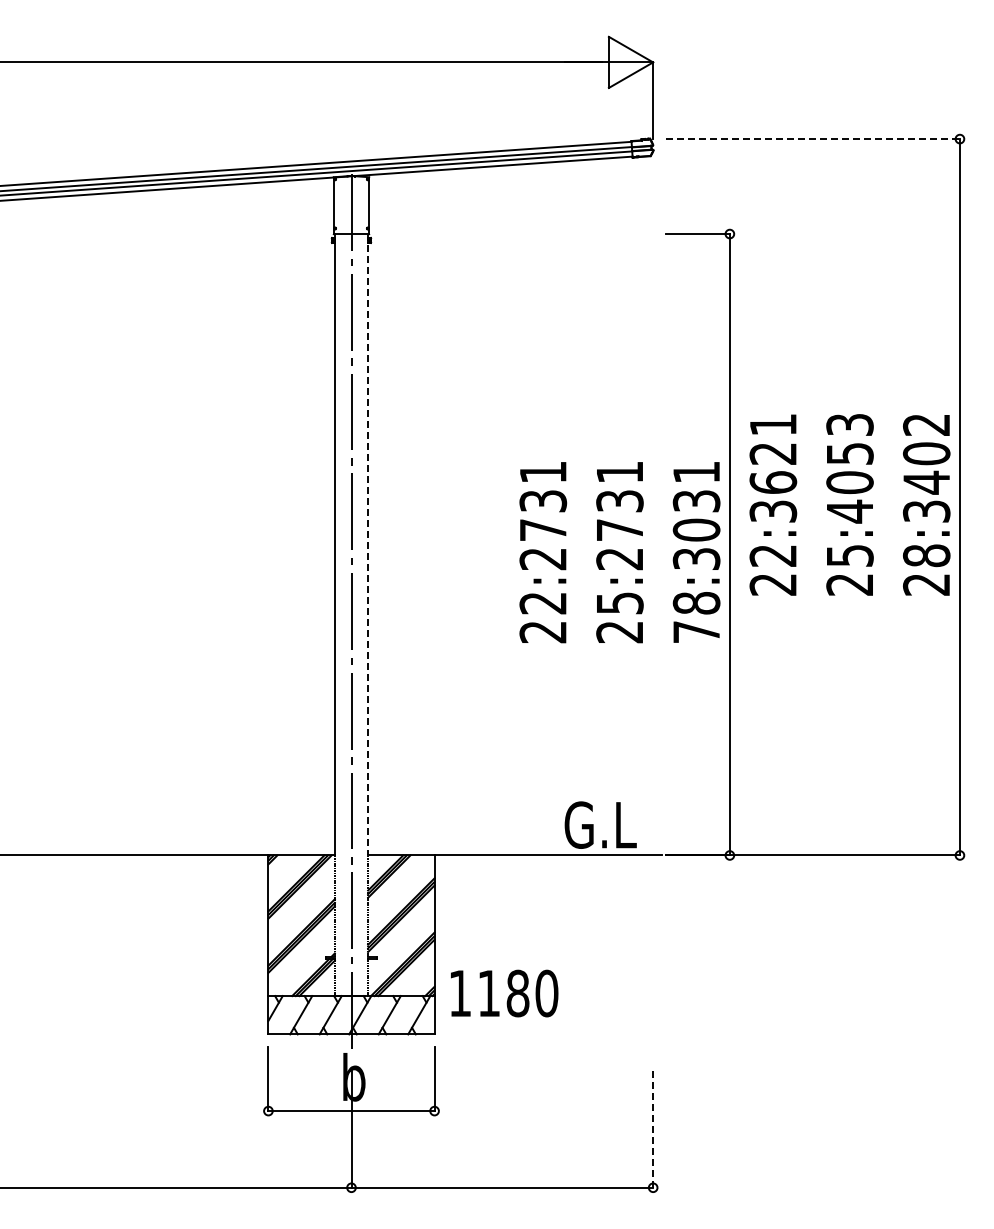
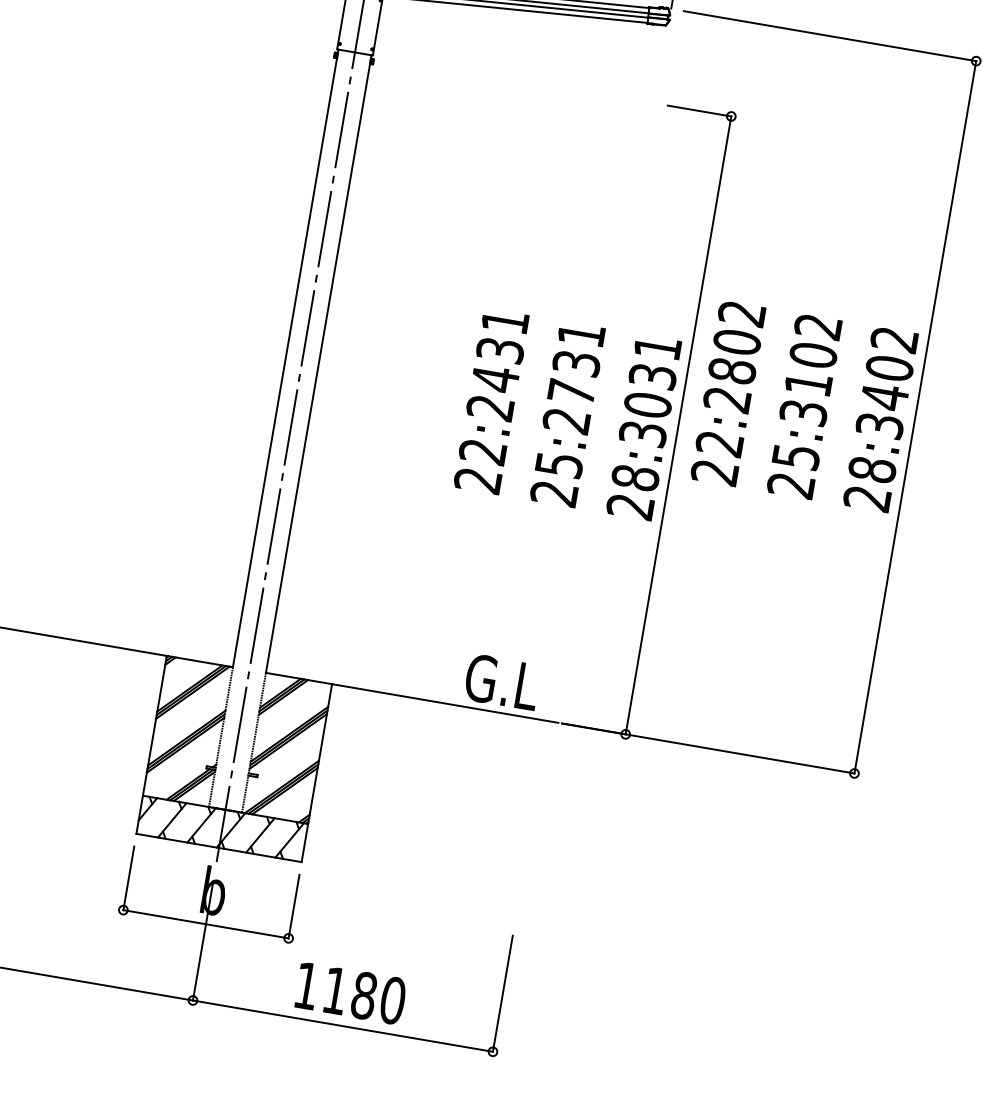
line: (813, 139) -> (830, 36), dashed -> solid
text: (773, 468) -> (734, 356), 22:3621 -> 22:2802
text: (849, 468) -> (810, 369), 25:4053 -> 25:3102
text: (543, 530) -> (495, 379), 22:2731 -> 22:2431
line: (368, 544) -> (319, 363), dashed -> solid
text: (695, 632) -> (629, 506), 78:3031 -> 28:3031
text: (504, 993) -> (350, 993), moved
line: (653, 1130) -> (503, 994), dashed -> solid

